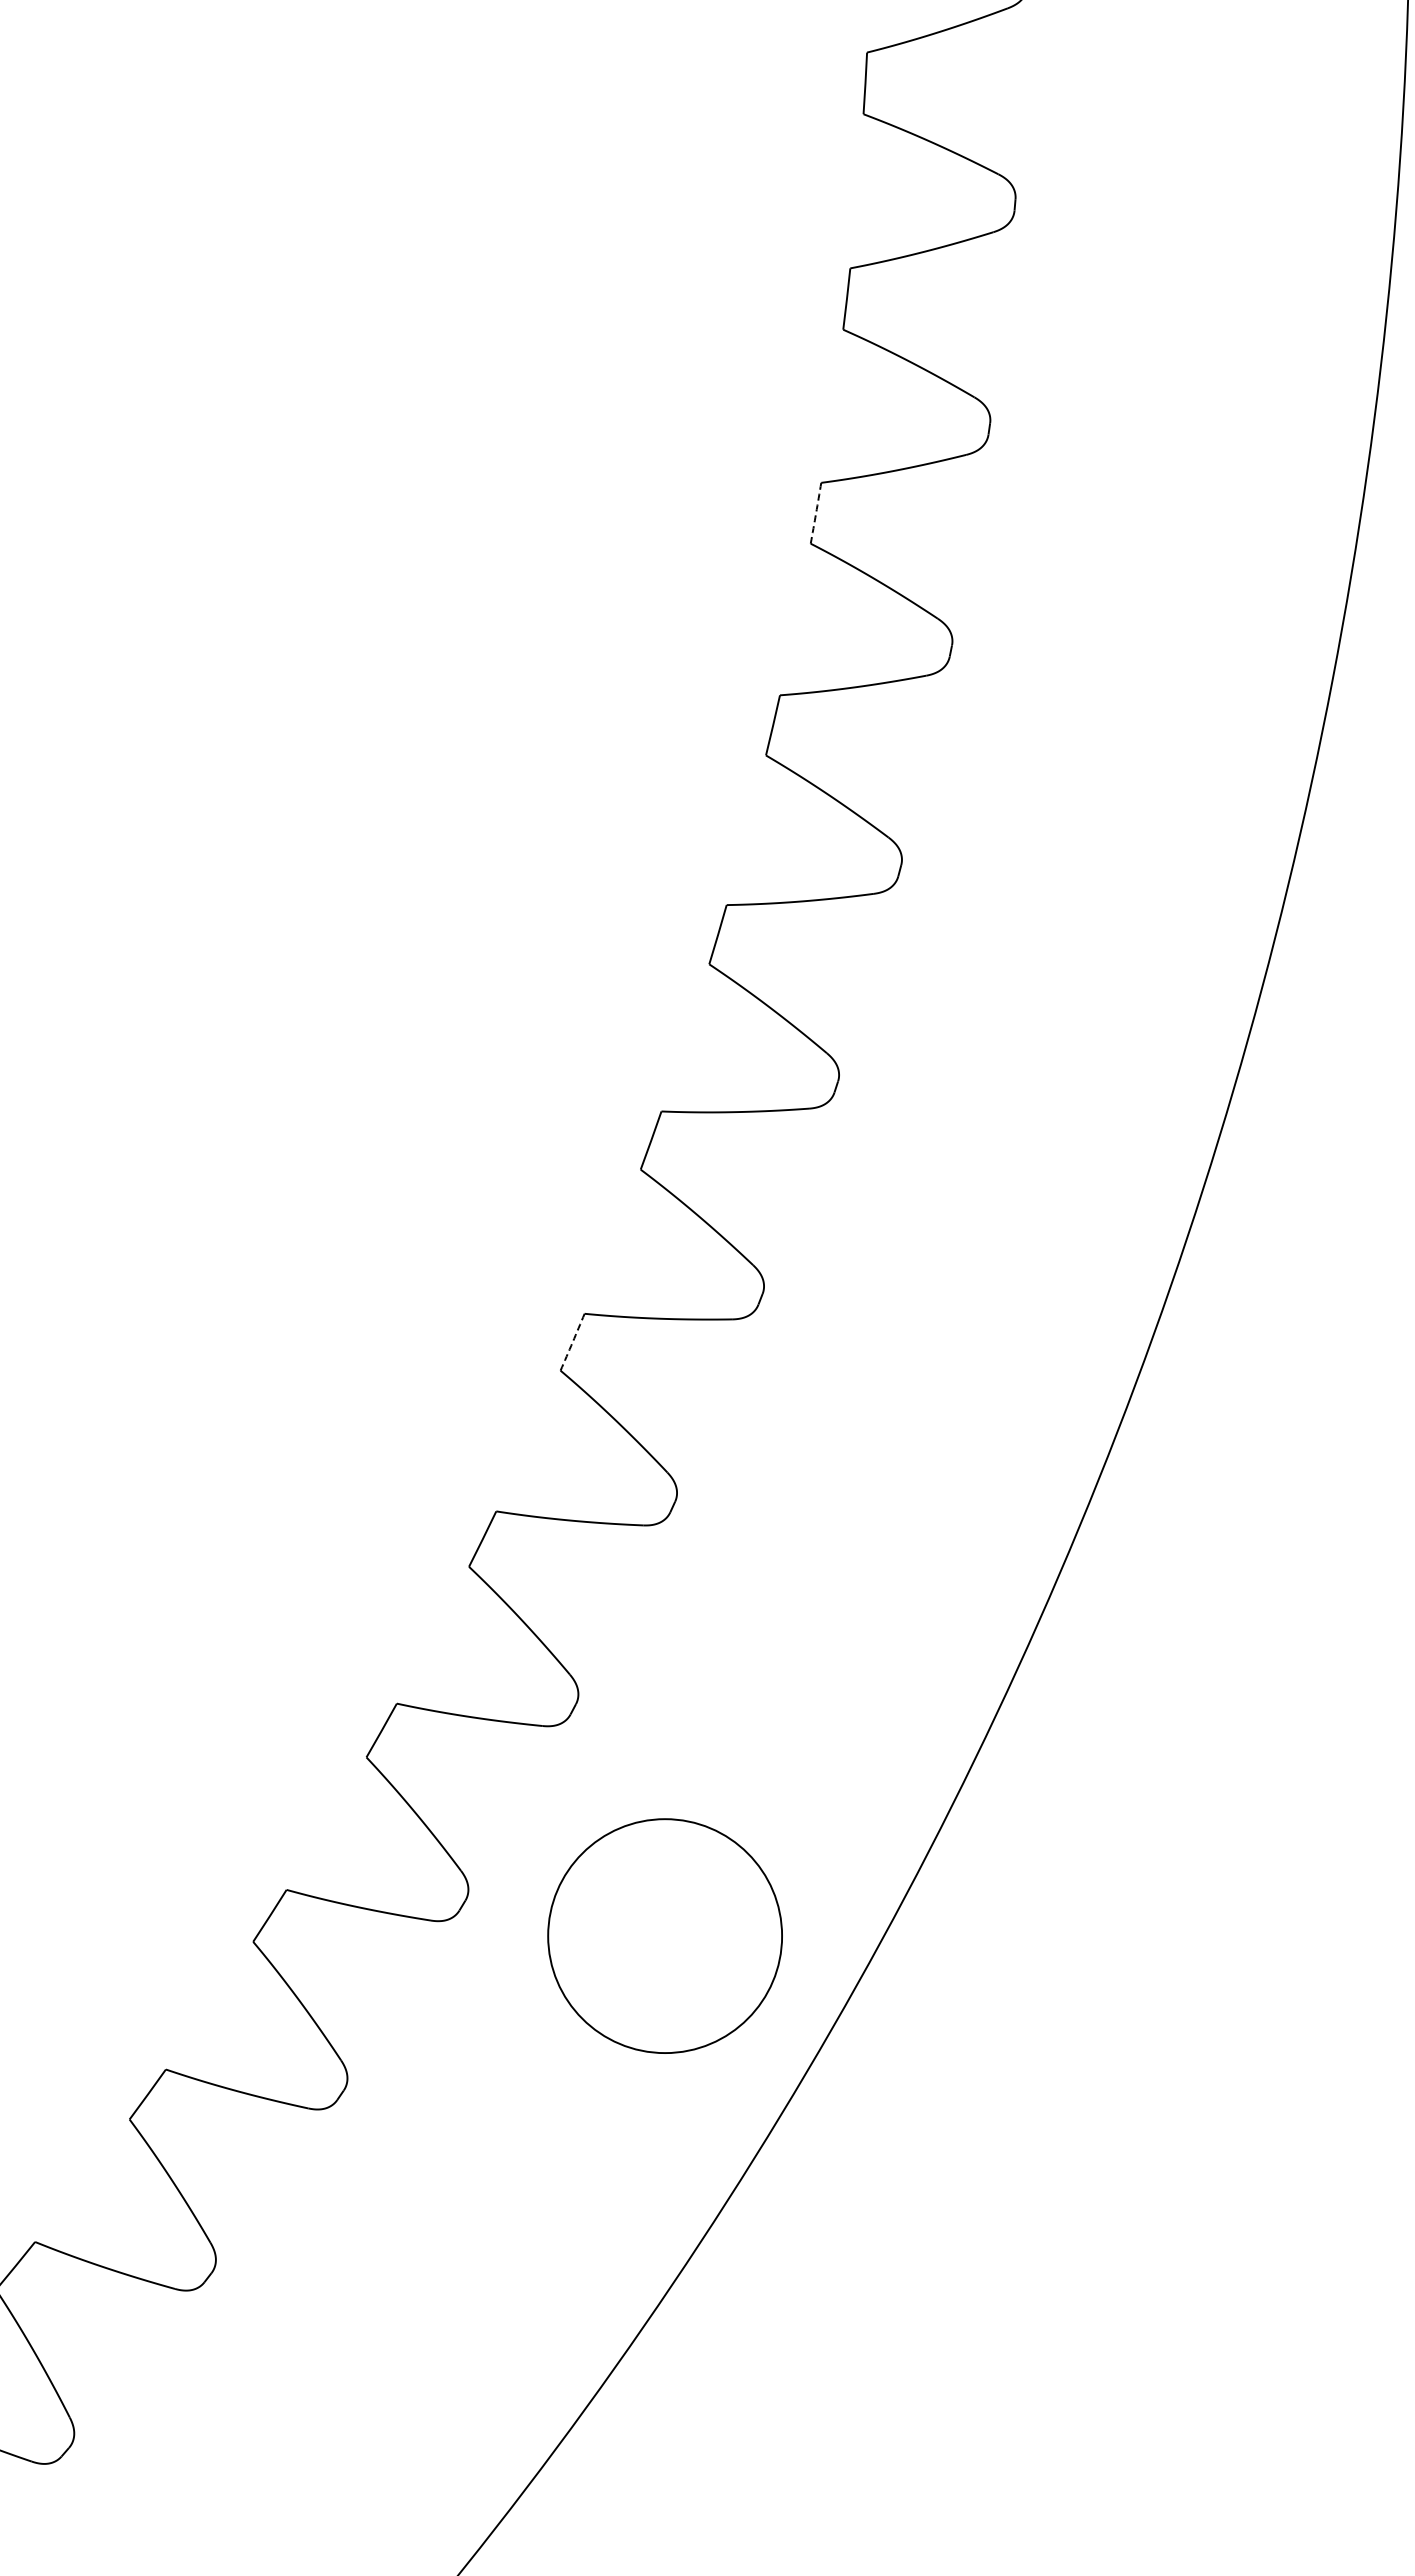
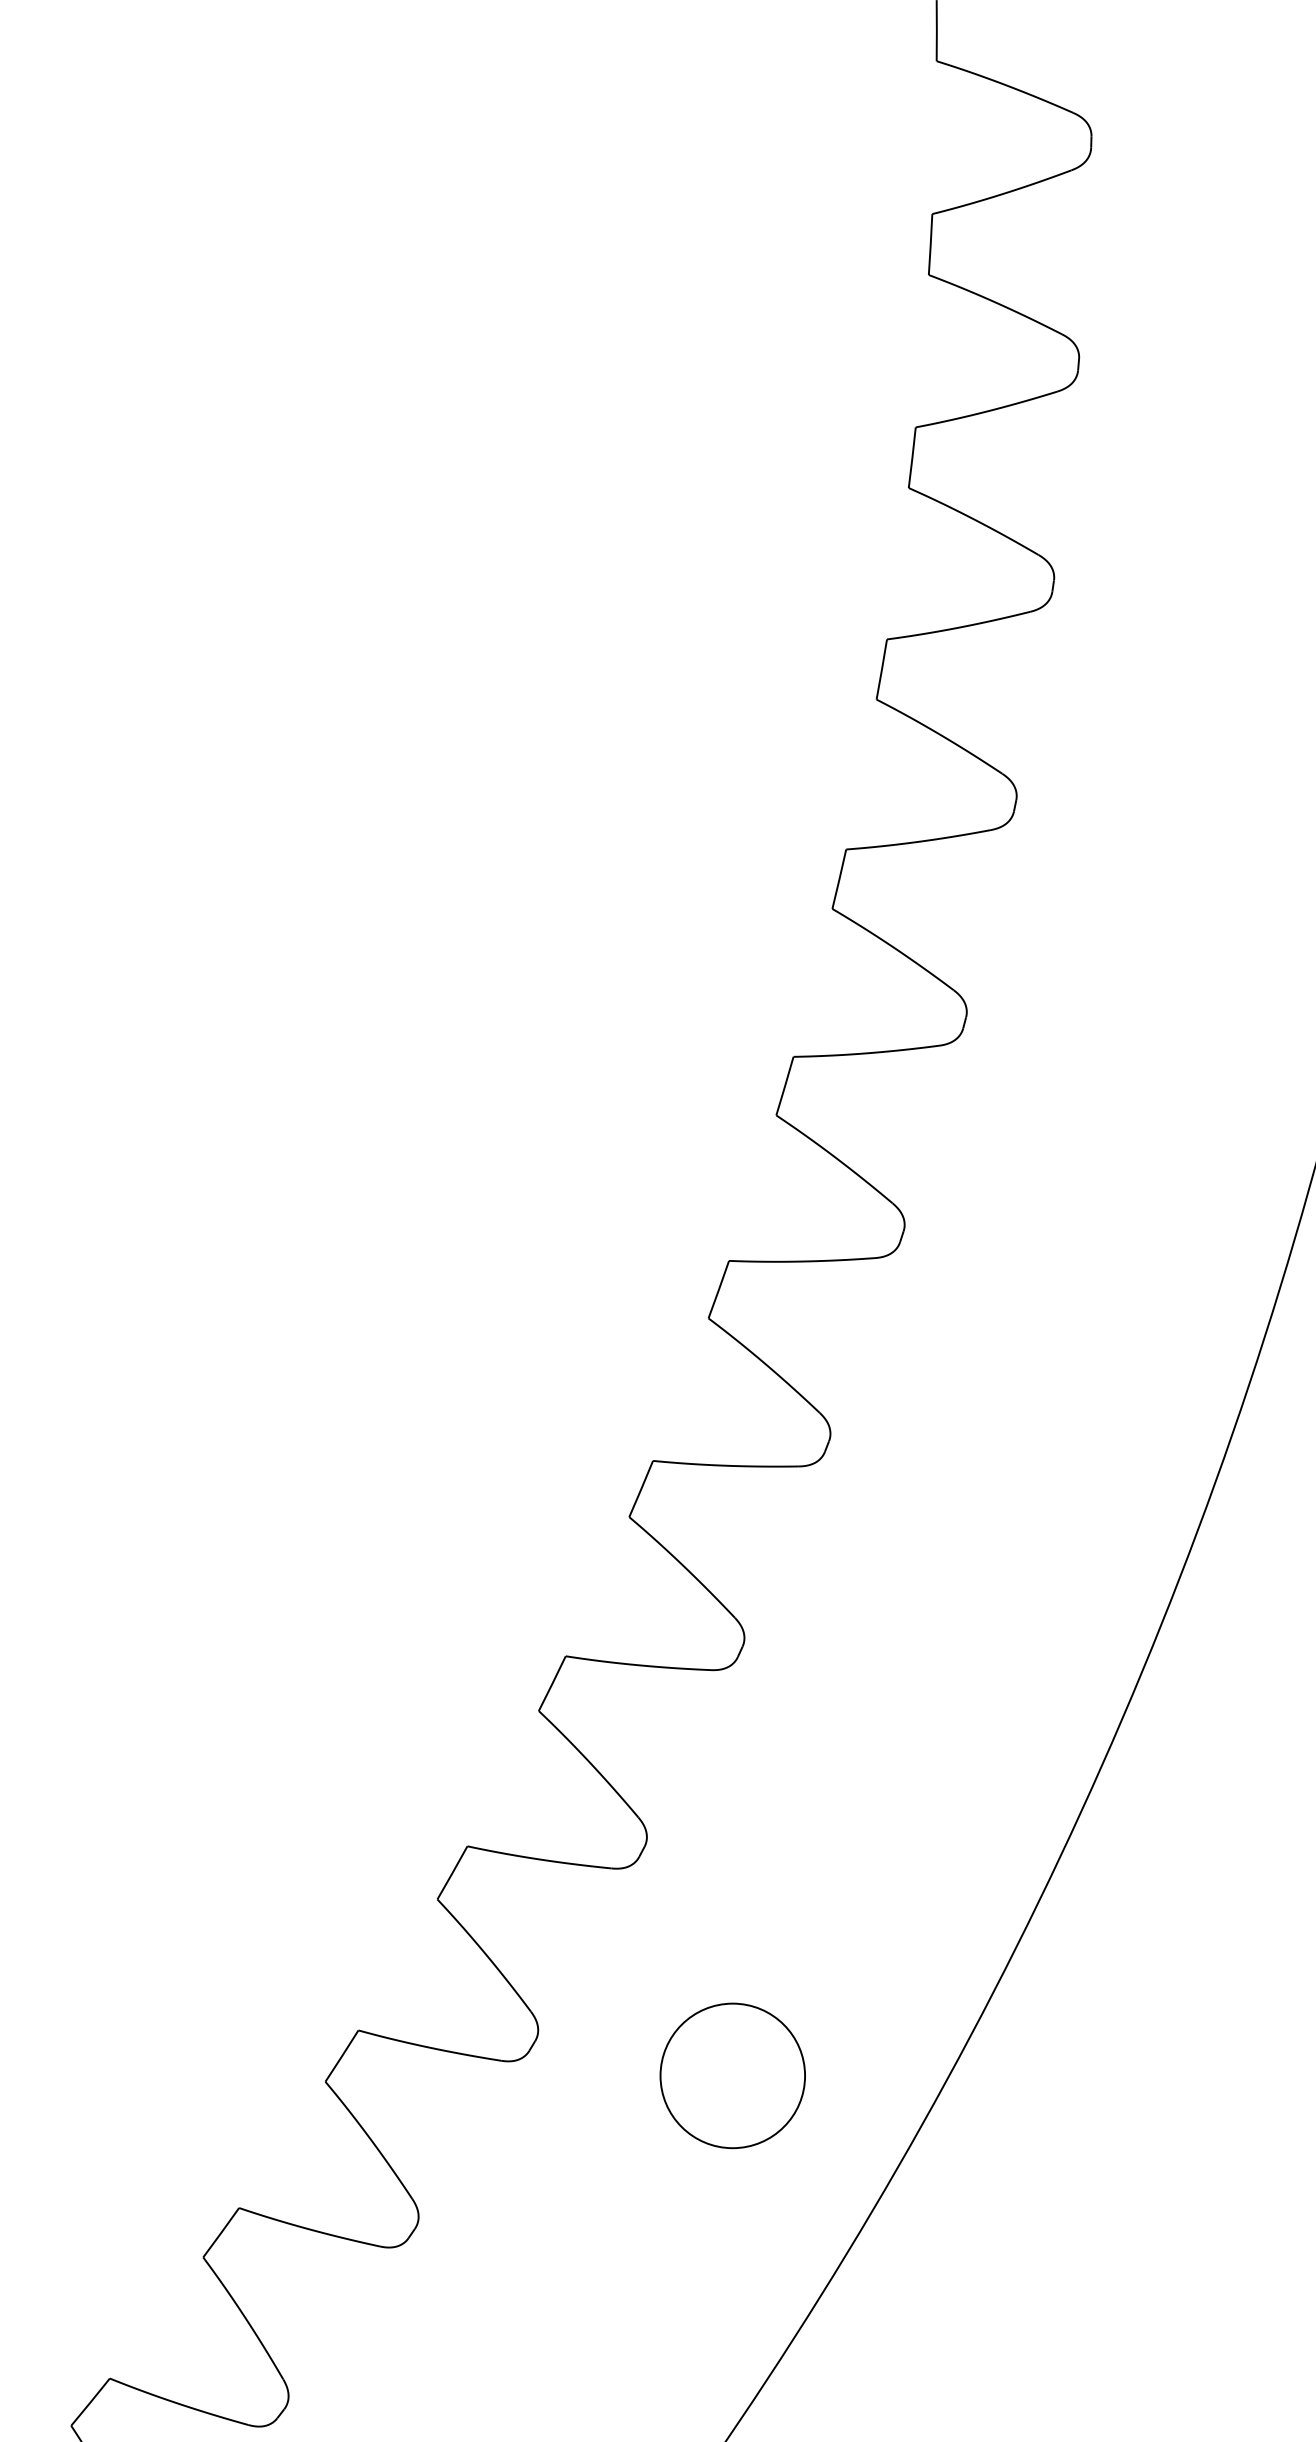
arc: (816, 513) -> (882, 669), dashed -> solid
arc: (572, 1342) -> (641, 1489), dashed -> solid
circle: (665, 1935) -> (733, 2075), size x0.62

